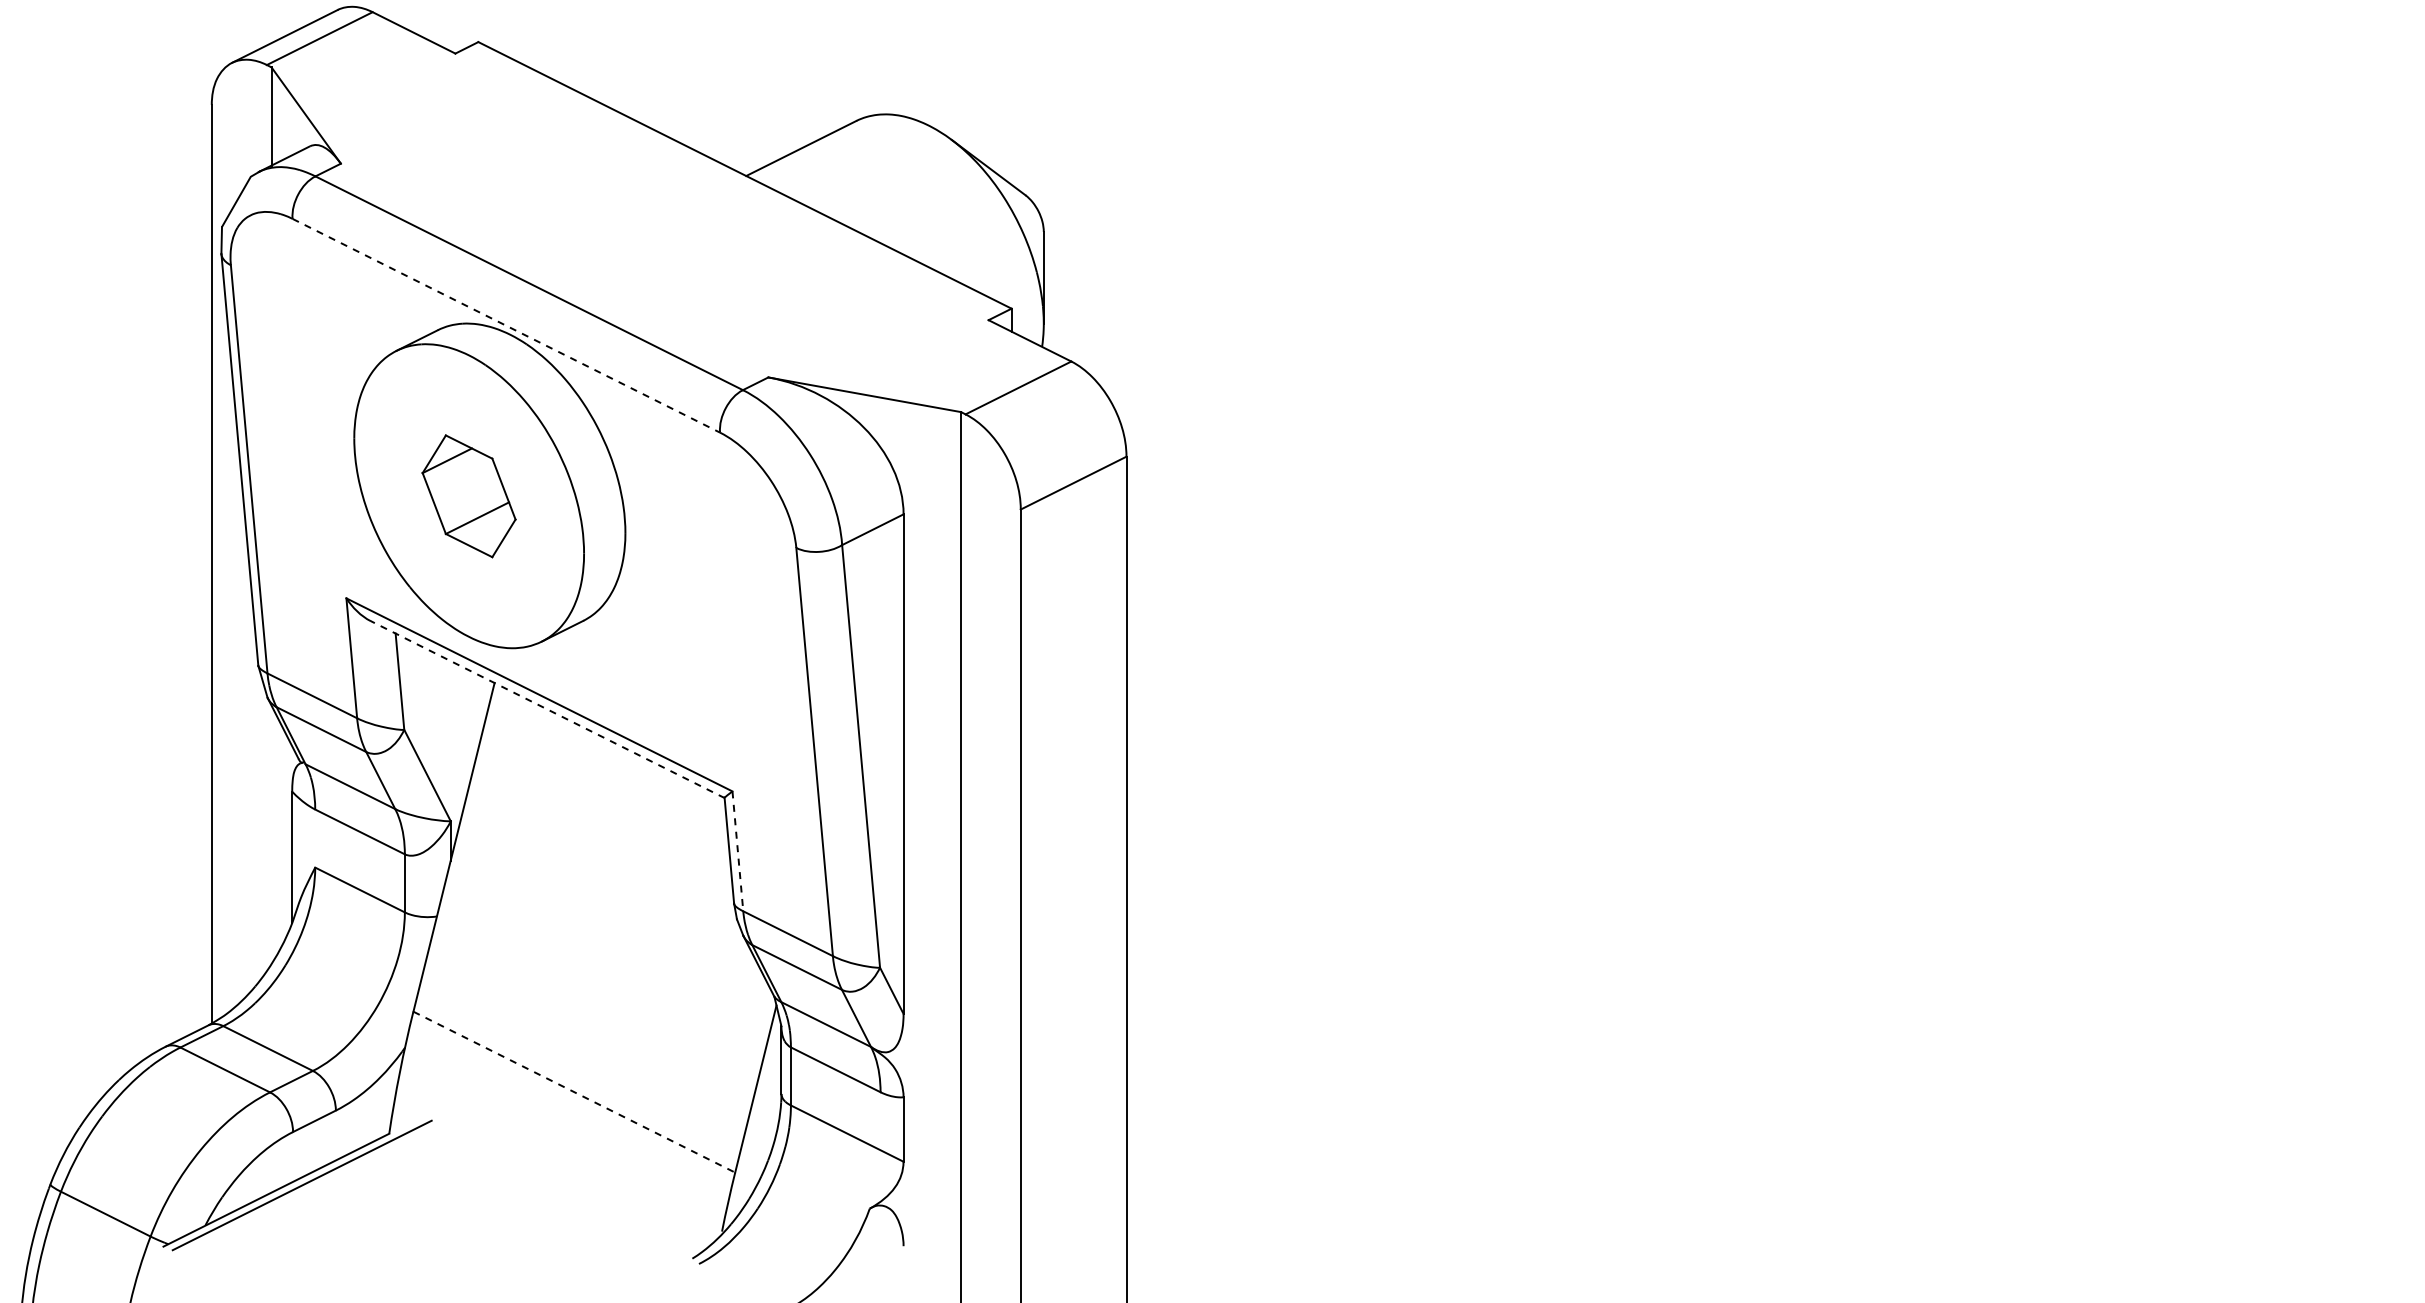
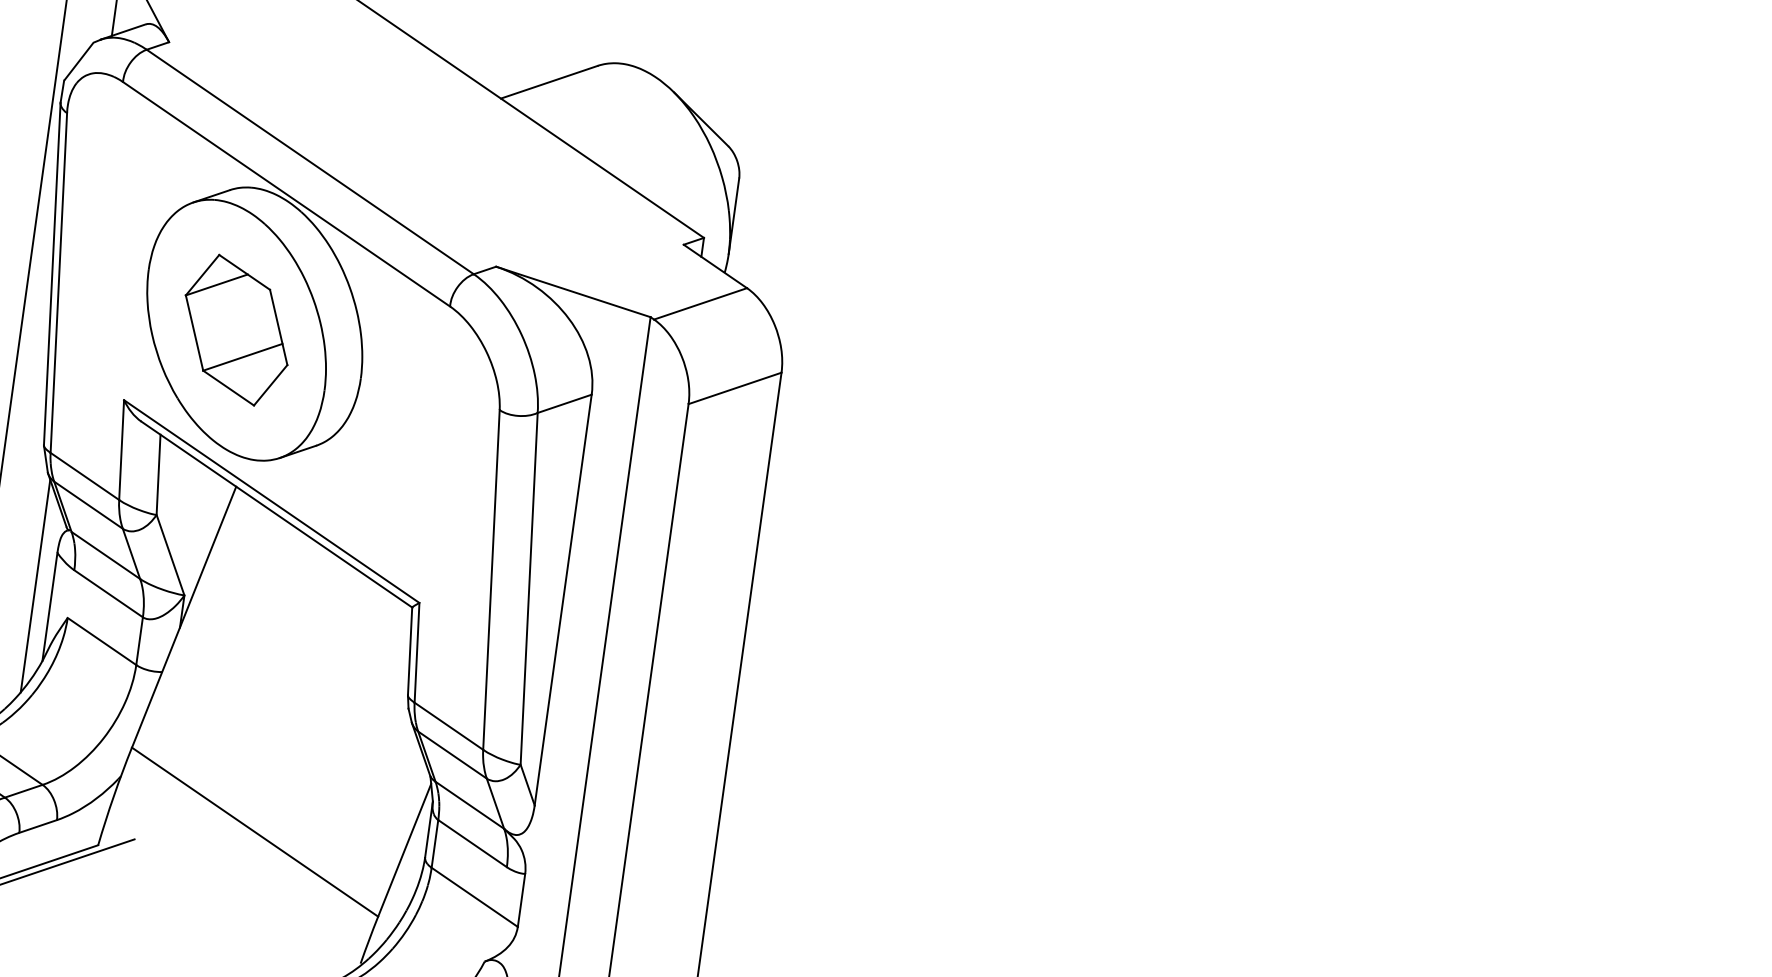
line: (506, 325) -> (286, 194), dashed -> solid
part: (468, 496) -> (236, 330), size x1.43
line: (547, 709) -> (276, 514), dashed -> solid
line: (271, 834) -> (35, 585), added
line: (737, 851) -> (416, 652), dashed -> solid
line: (574, 1092) -> (255, 832), dashed -> solid

